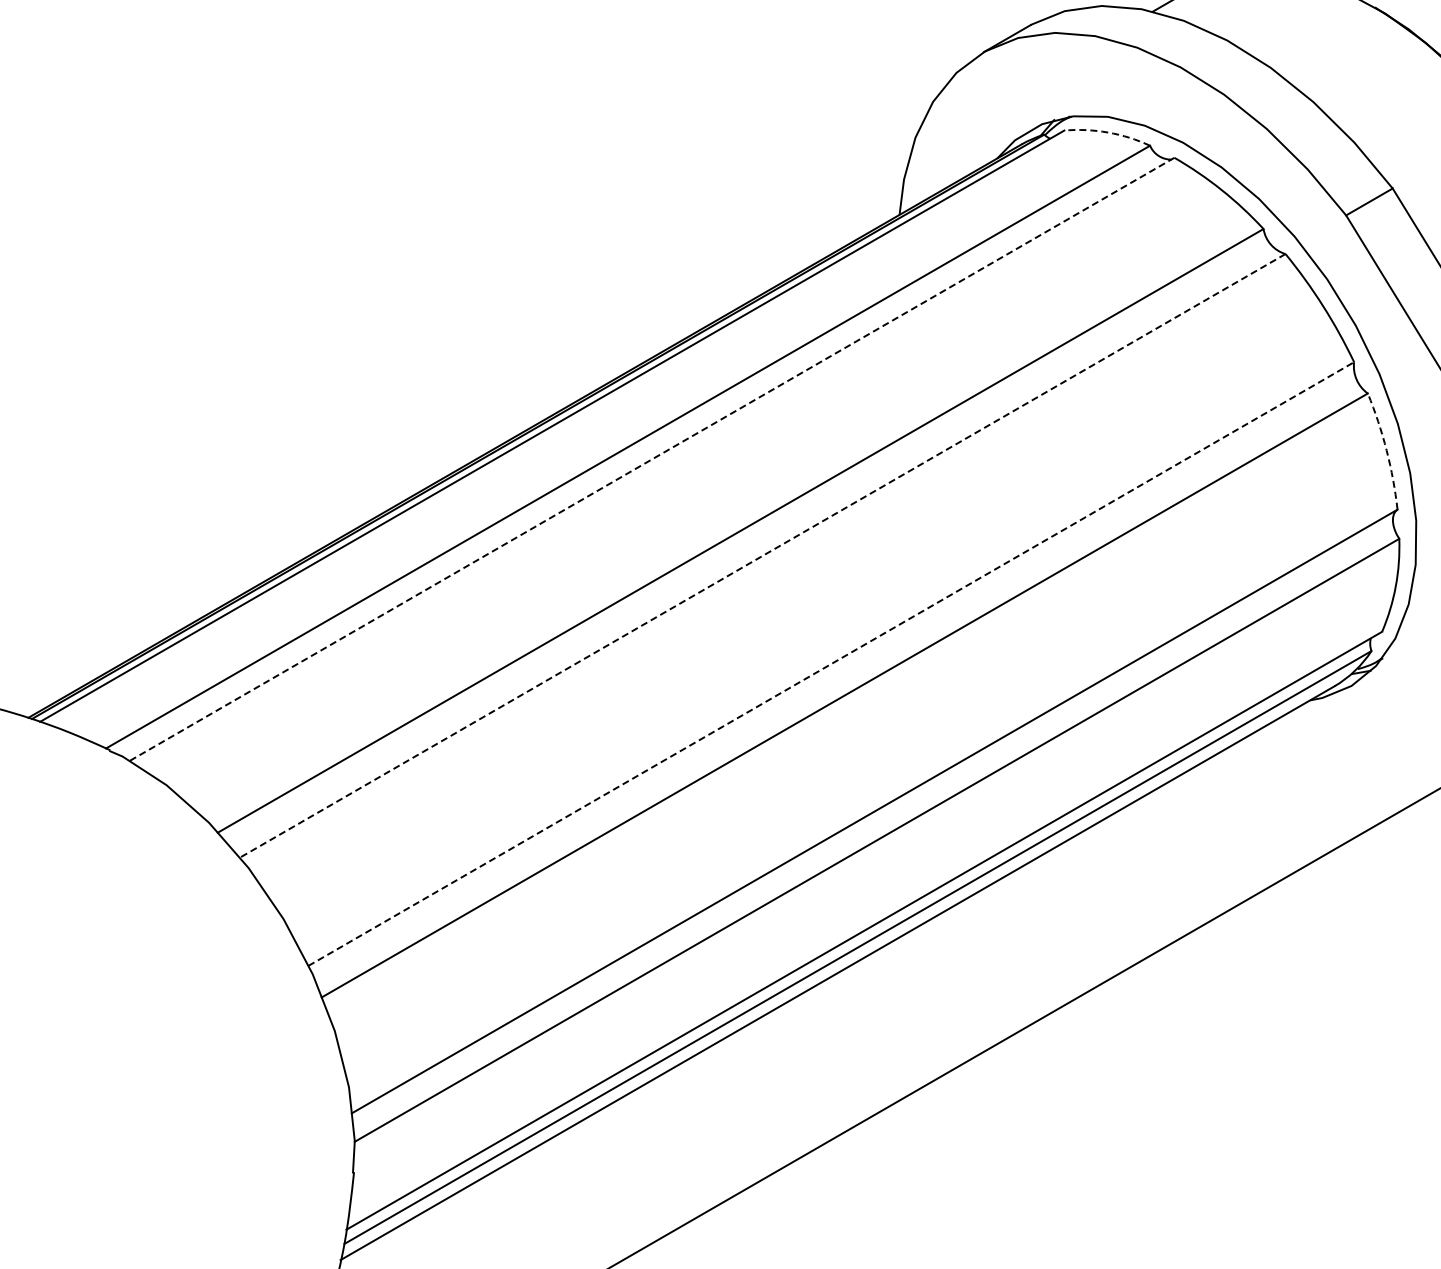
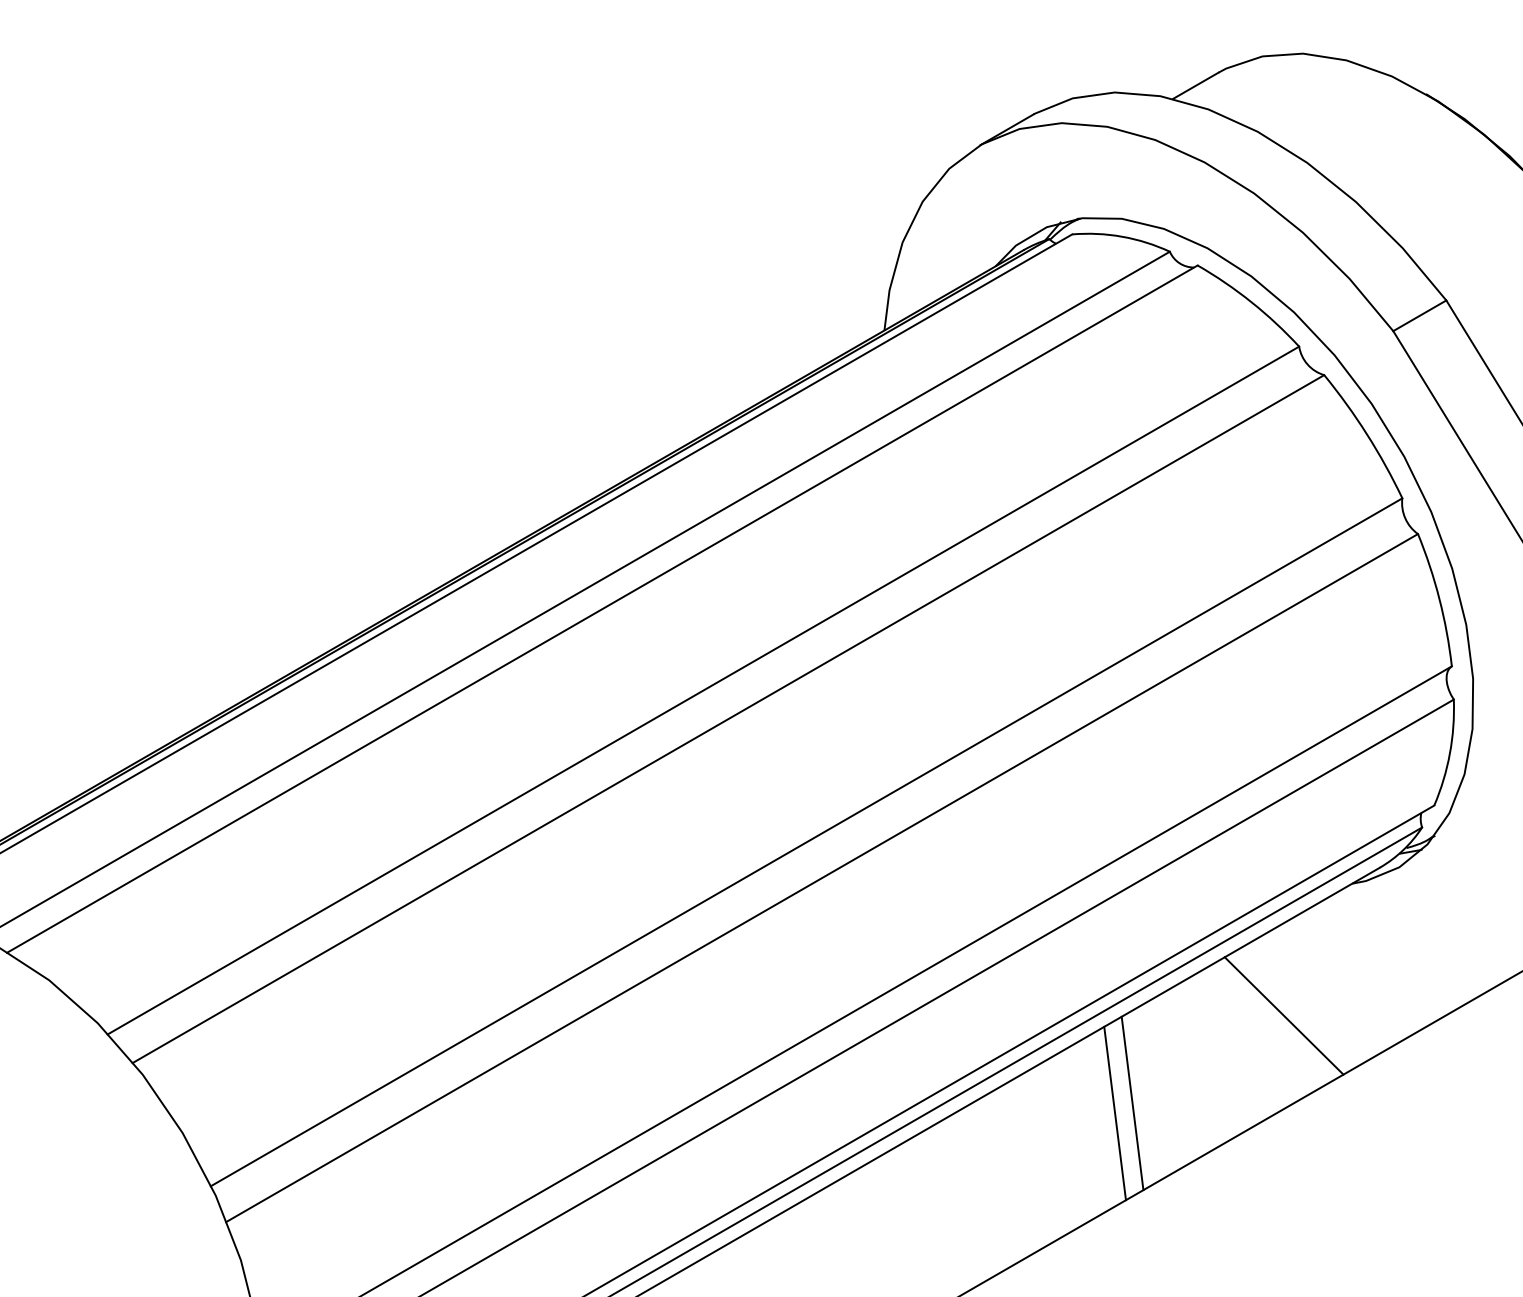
arc: (1108, 132) -> (1122, 236), dashed -> solid
arc: (1386, 450) -> (1439, 598), dashed -> solid
line: (651, 459) -> (601, 609), dashed -> solid
line: (762, 555) -> (728, 718), dashed -> solid
line: (831, 664) -> (806, 842), dashed -> solid
line: (1250, 815) -> (1284, 1014), added
line: (1116, 893) -> (1131, 1103), added
line: (1101, 902) -> (1114, 1113), added

